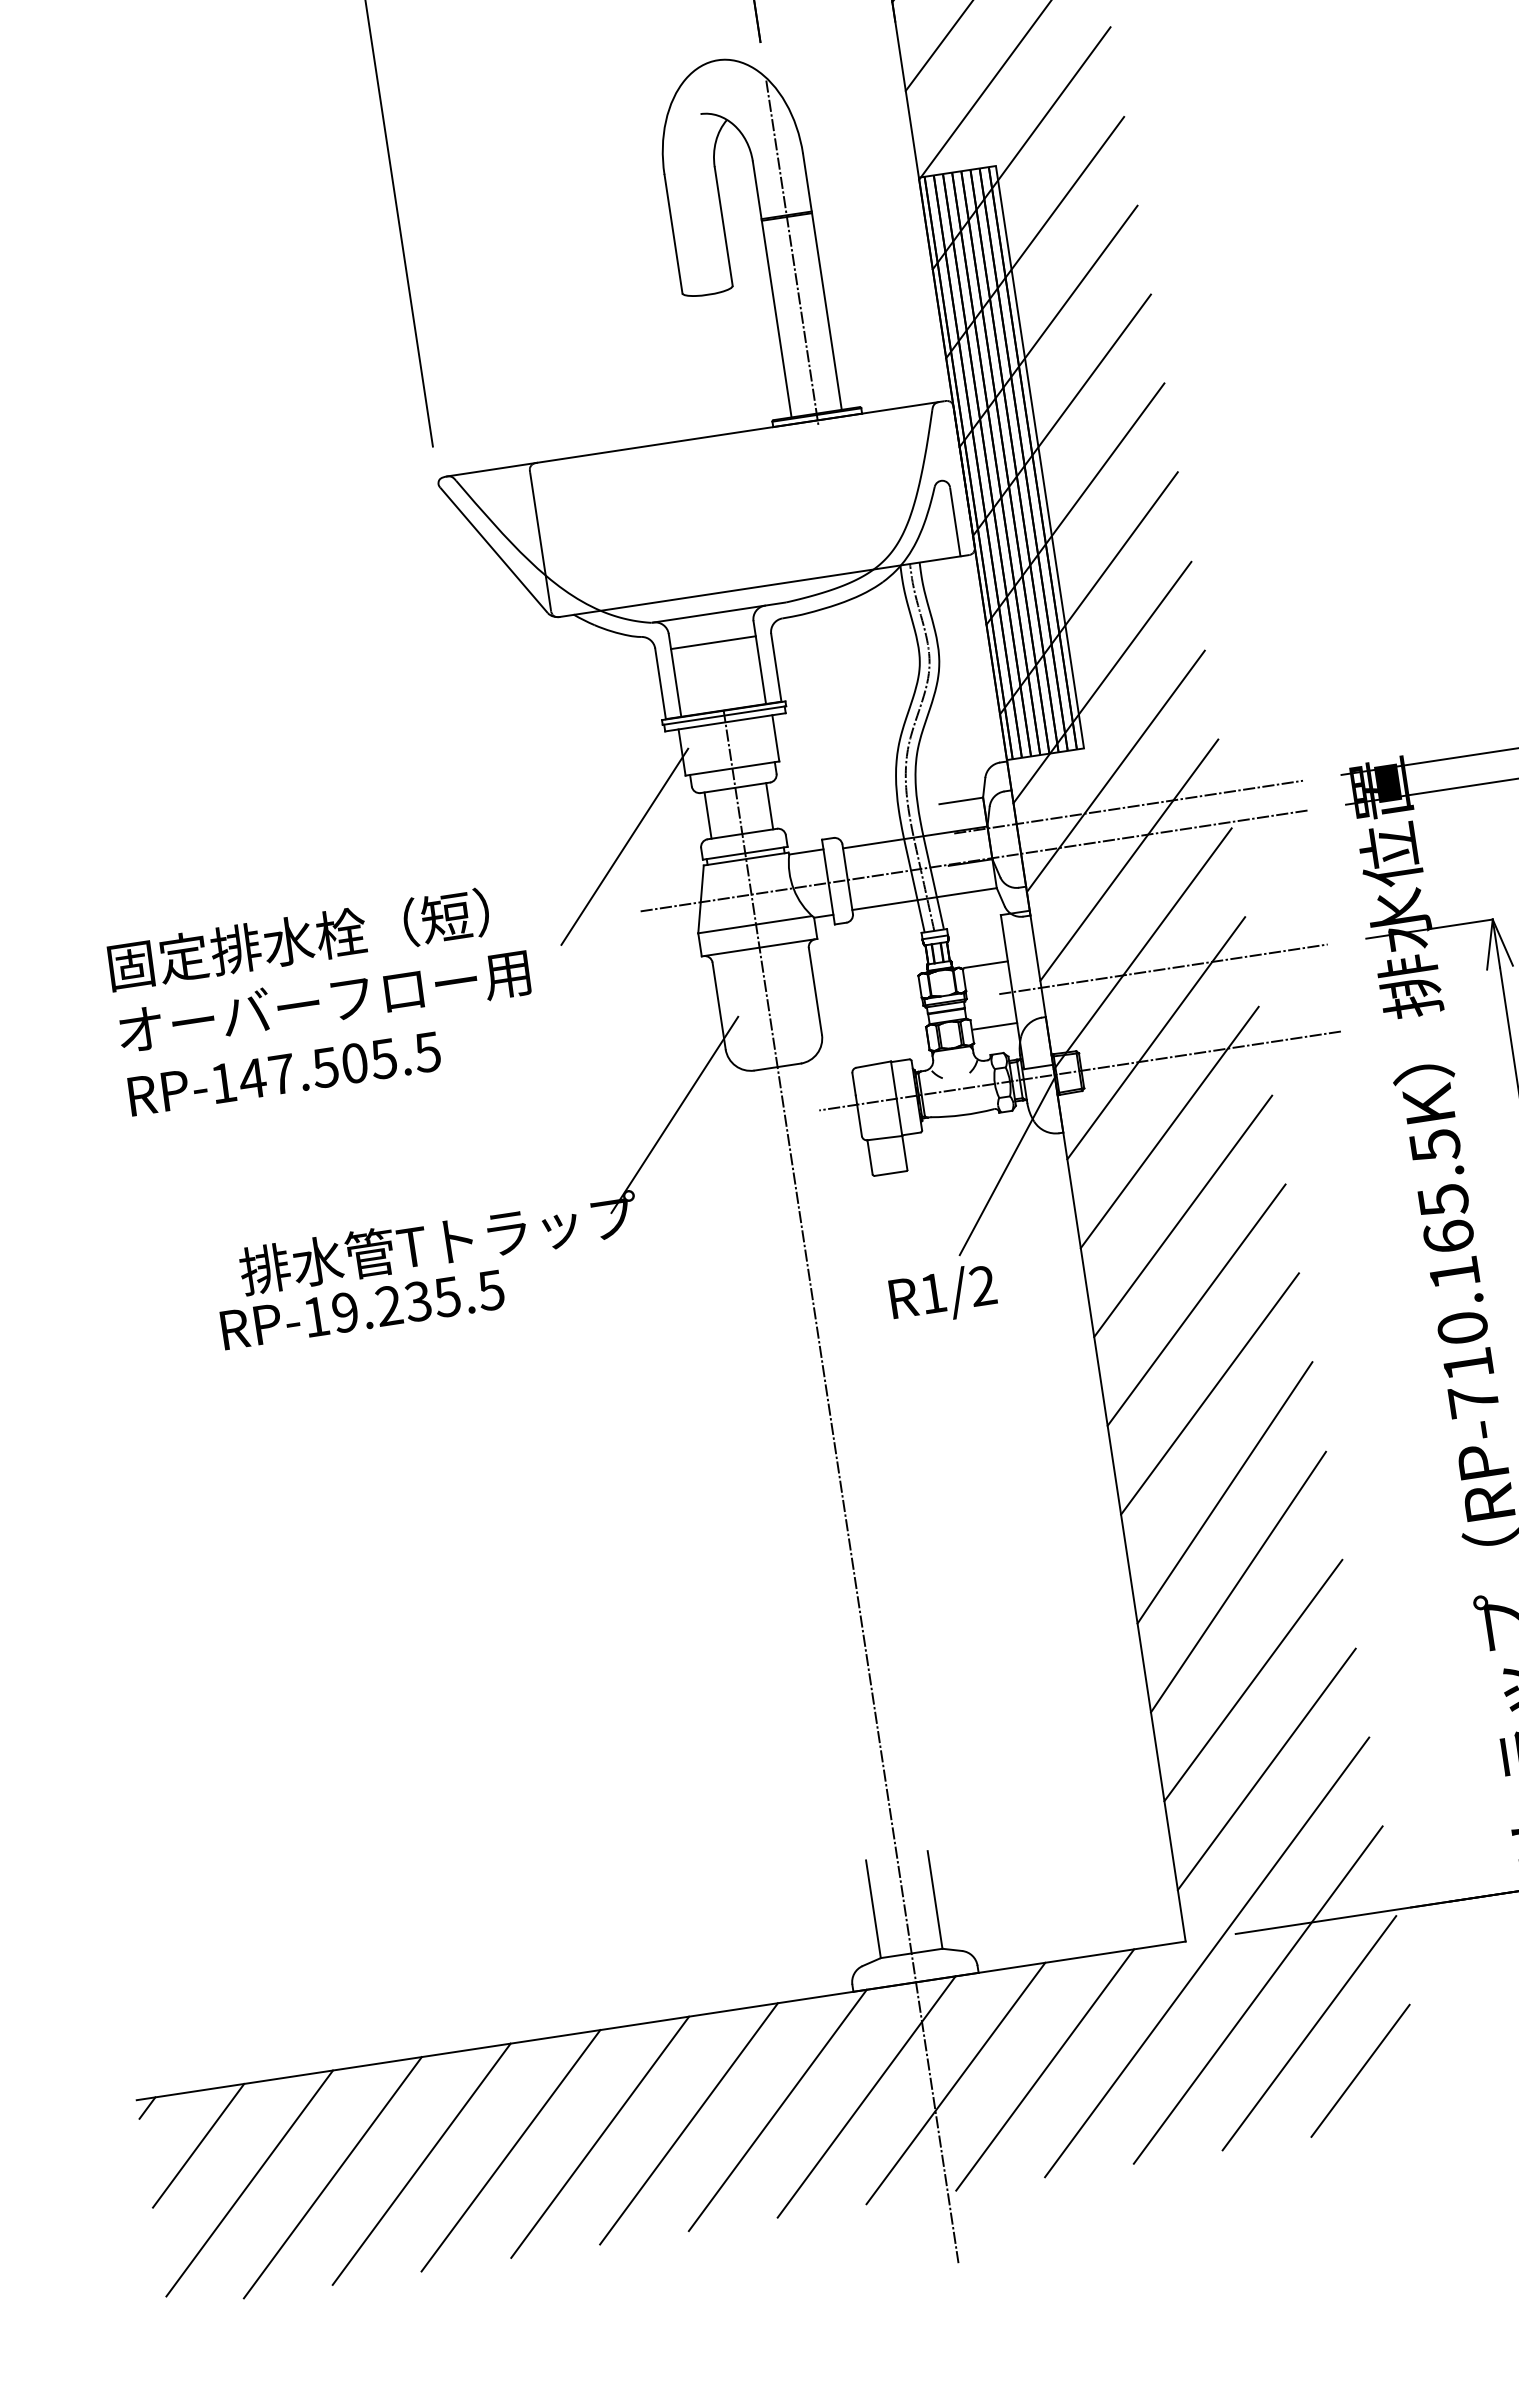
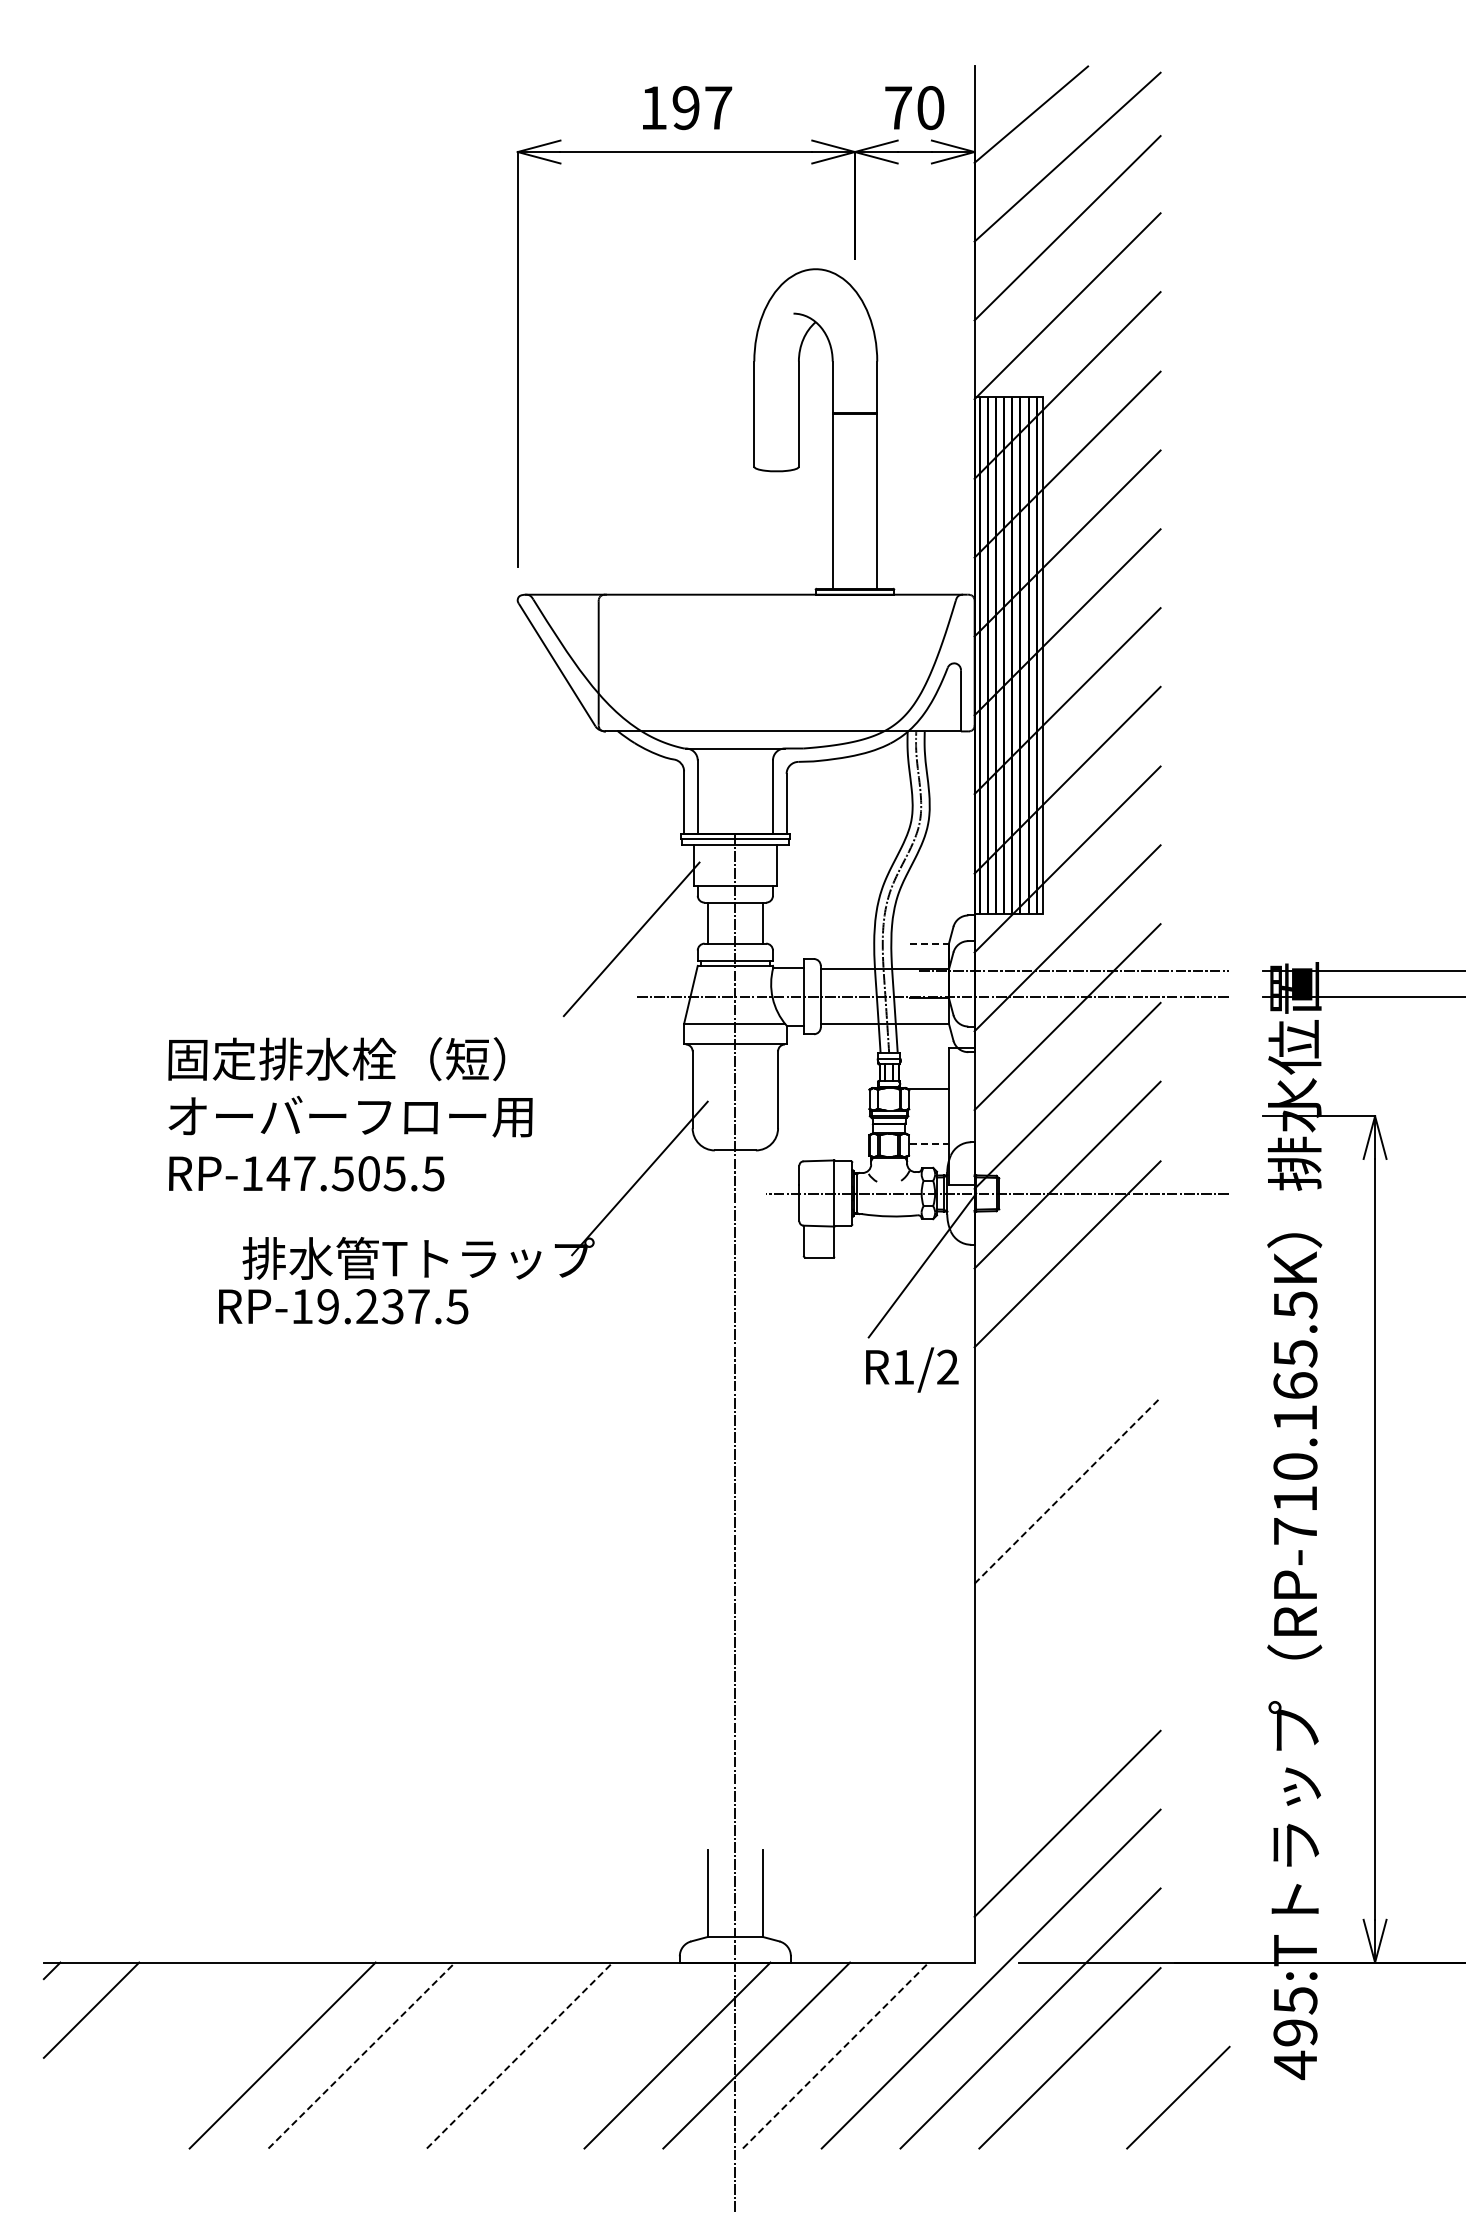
line: (791, 253) -> (854, 446), removed
line: (712, 642) -> (734, 773), removed
line: (962, 800) -> (930, 943), solid -> dashed
line: (1163, 969) -> (1082, 1116), removed
text: (323, 999) -> (350, 1114), moved
line: (996, 1026) -> (930, 1143), solid -> dashed
line: (1183, 1216) -> (1067, 1333), removed
text: (943, 1294) -> (912, 1369), moved
text: (447, 1296) -> (418, 1306), RP-19.235.5 -> RP-19.237.5
line: (1196, 1304) -> (1067, 1411), removed
line: (1209, 1393) -> (1067, 1490), solid -> dashed
line: (1224, 1492) -> (1067, 1578), removed
line: (1238, 1581) -> (1067, 1657), removed
line: (1253, 1681) -> (1067, 1745), removed
line: (1044, 2070) -> (835, 2055), solid -> dashed
line: (1360, 2070) -> (1178, 2097), moved
line: (777, 2110) -> (598, 2055), removed
line: (688, 2123) -> (519, 2055), solid -> dashed
line: (600, 2137) -> (441, 2055), removed
line: (510, 2150) -> (361, 2055), solid -> dashed
line: (332, 2177) -> (203, 2055), removed
line: (249, 2183) -> (130, 2049), removed

